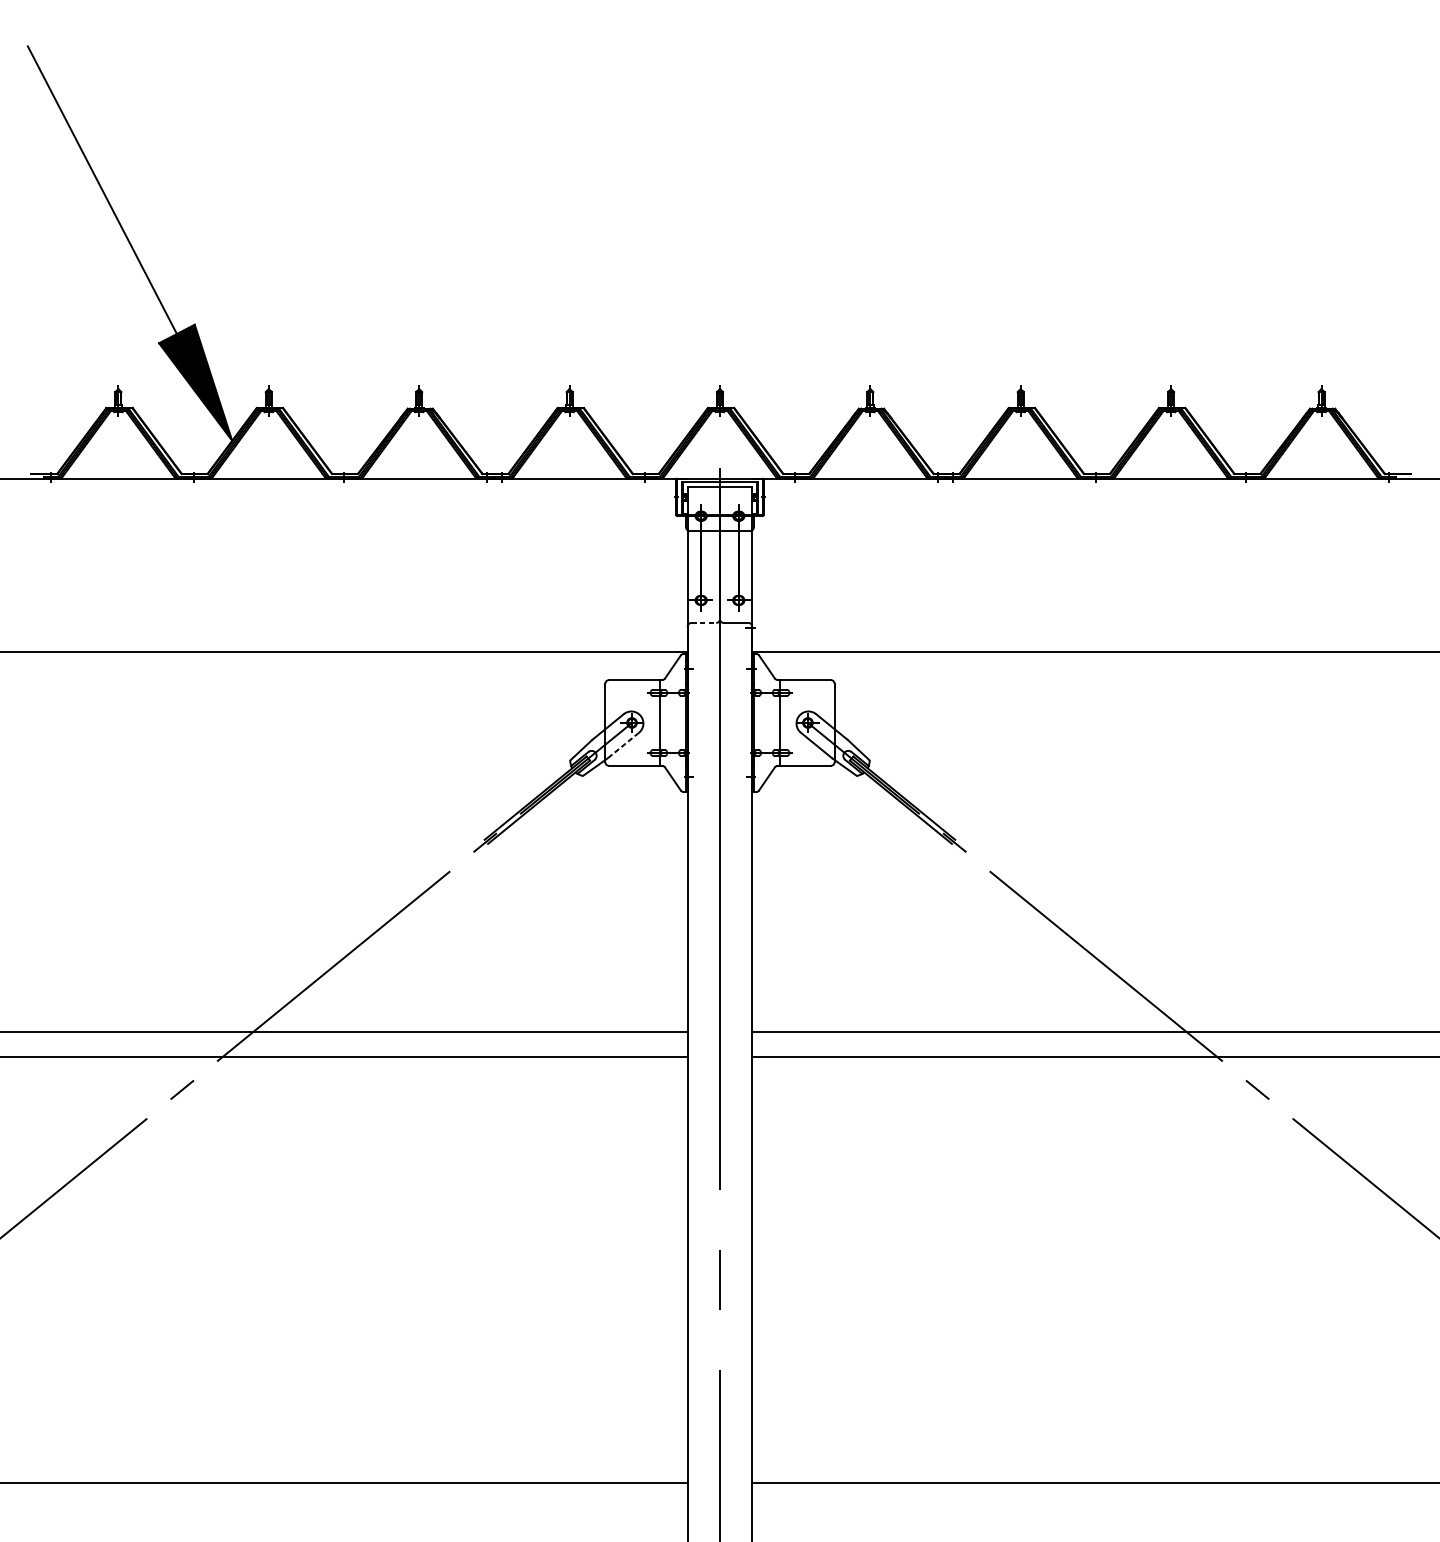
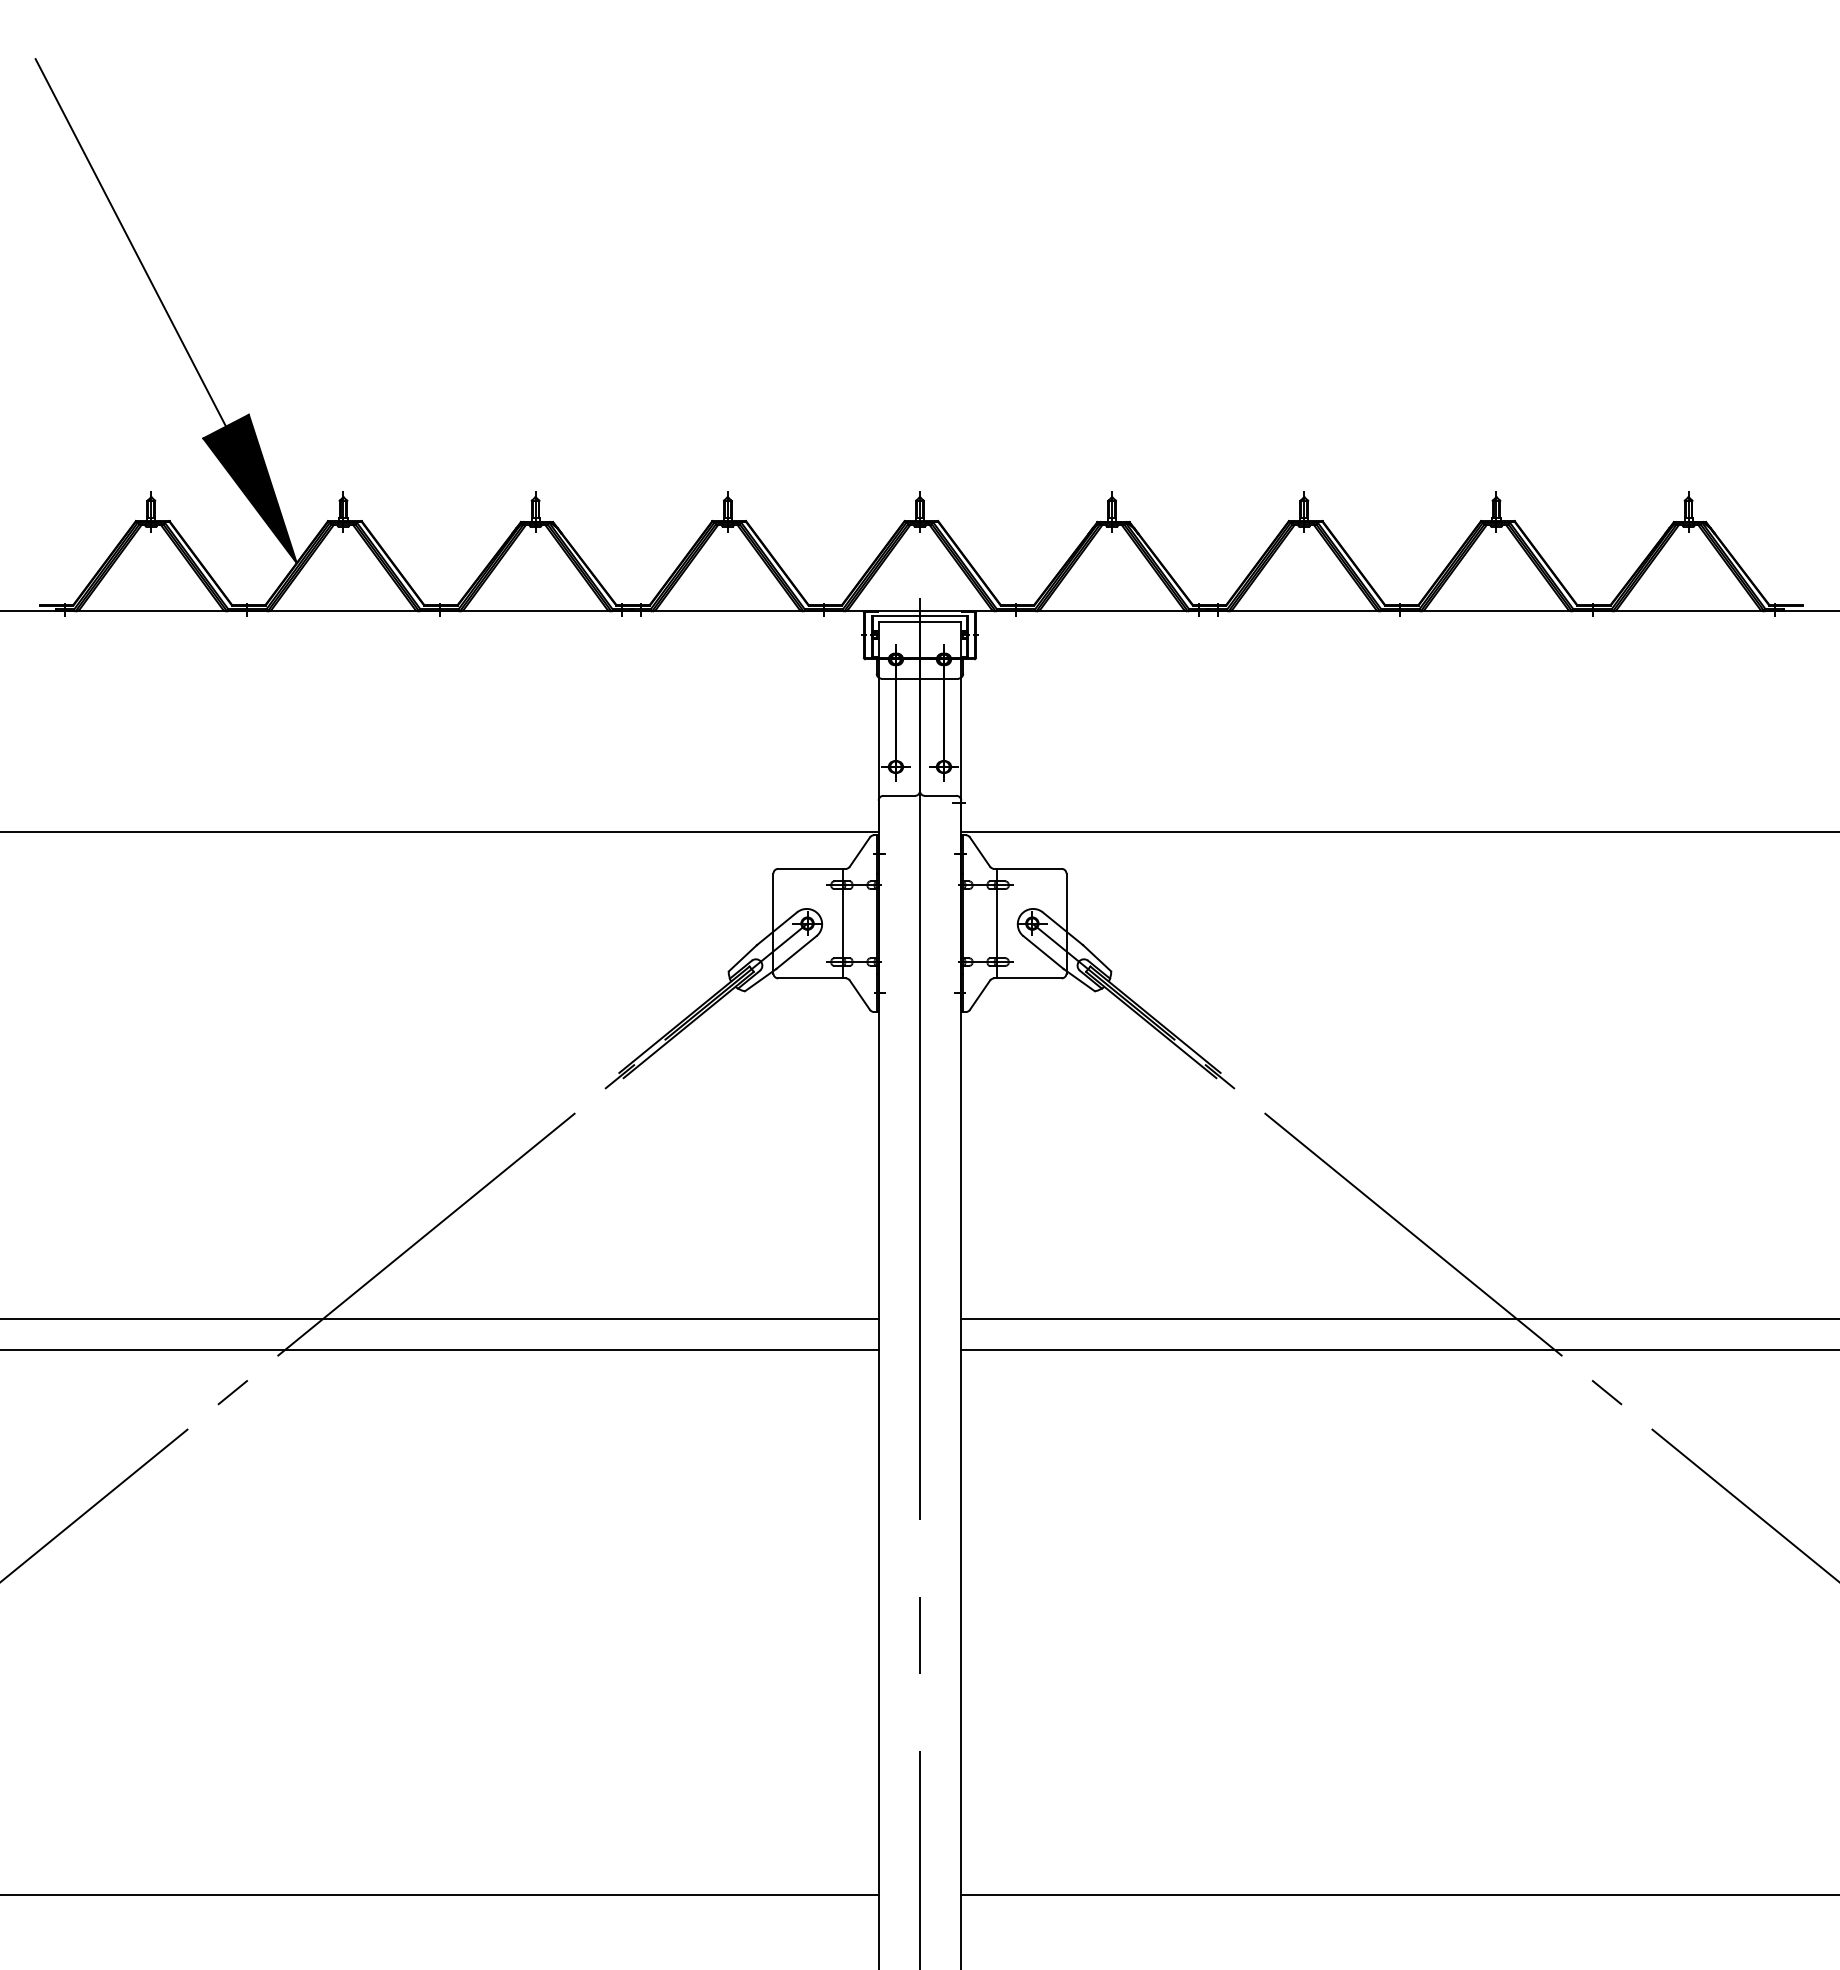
line: (703, 622) -> (899, 795), dashed -> solid
line: (623, 745) -> (796, 952), dashed -> solid

